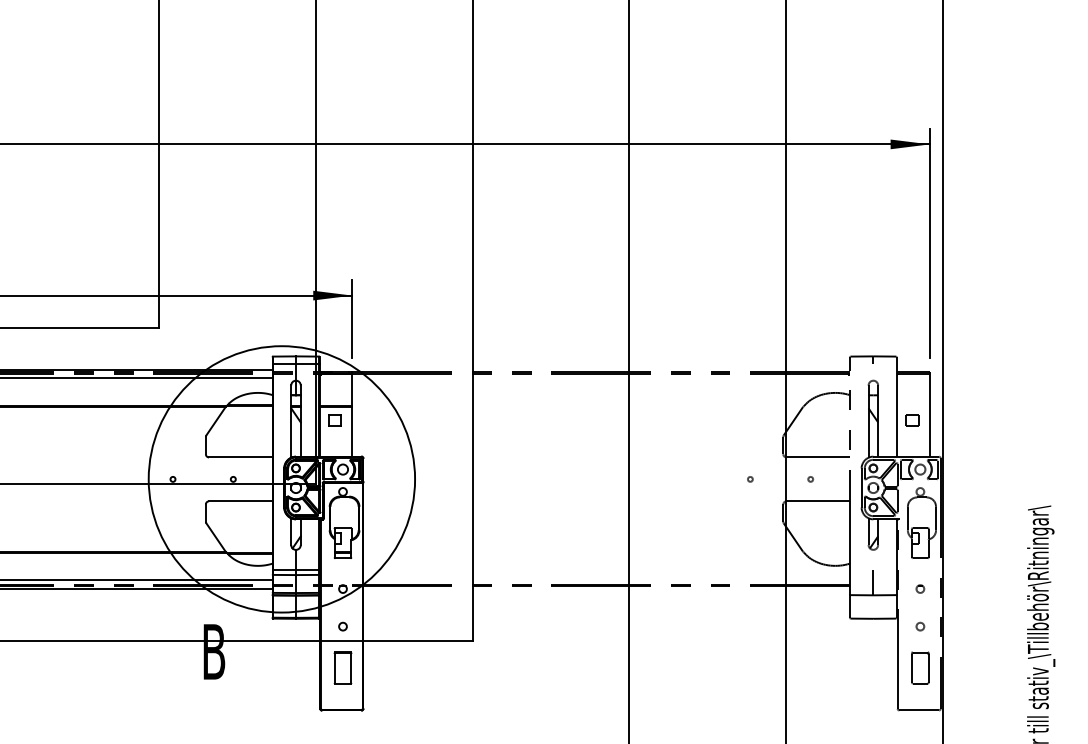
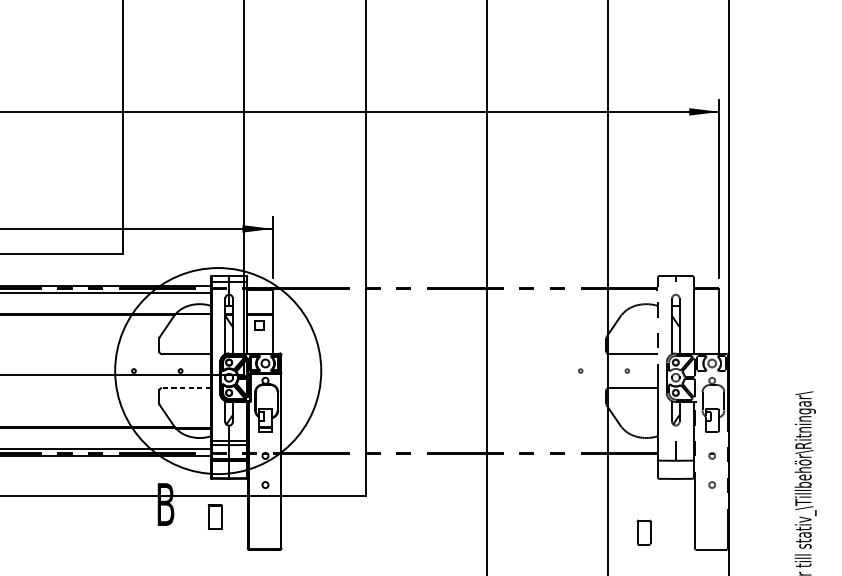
part: (912, 420) -> (706, 325), removed
line: (240, 501) -> (186, 388), solid -> dashed
part: (342, 667) -> (214, 516), moved
part: (920, 667) -> (644, 532), moved

